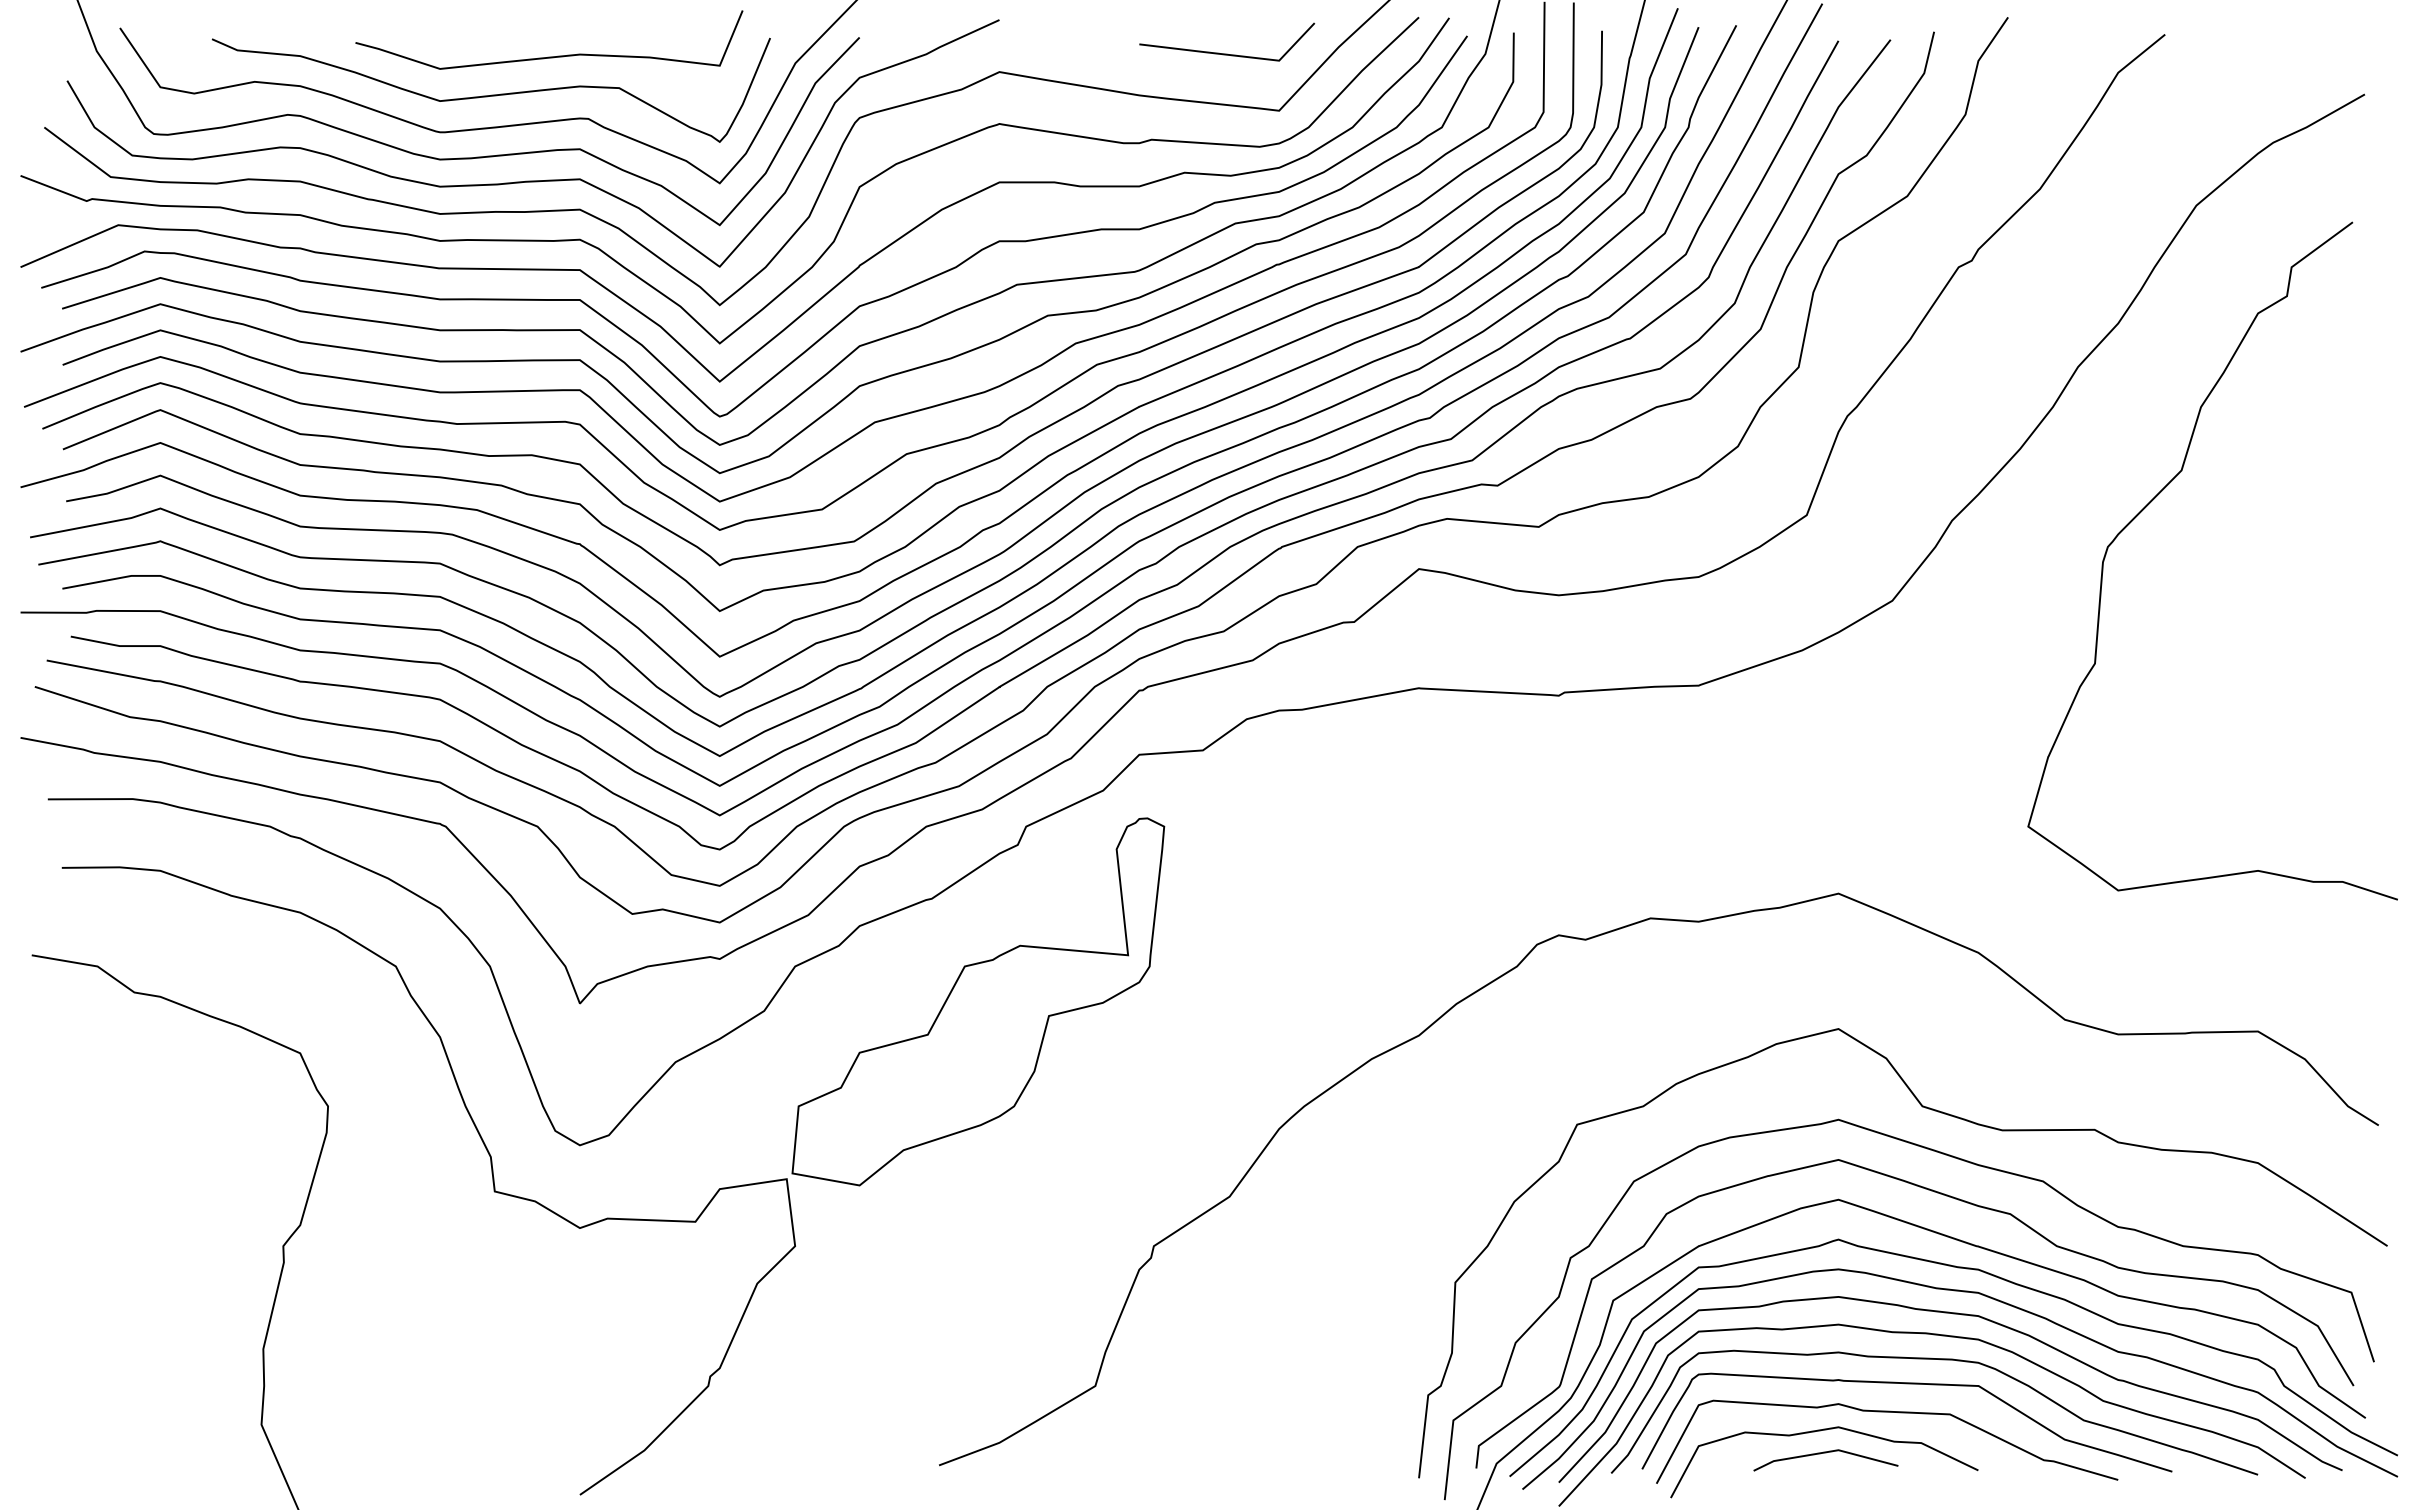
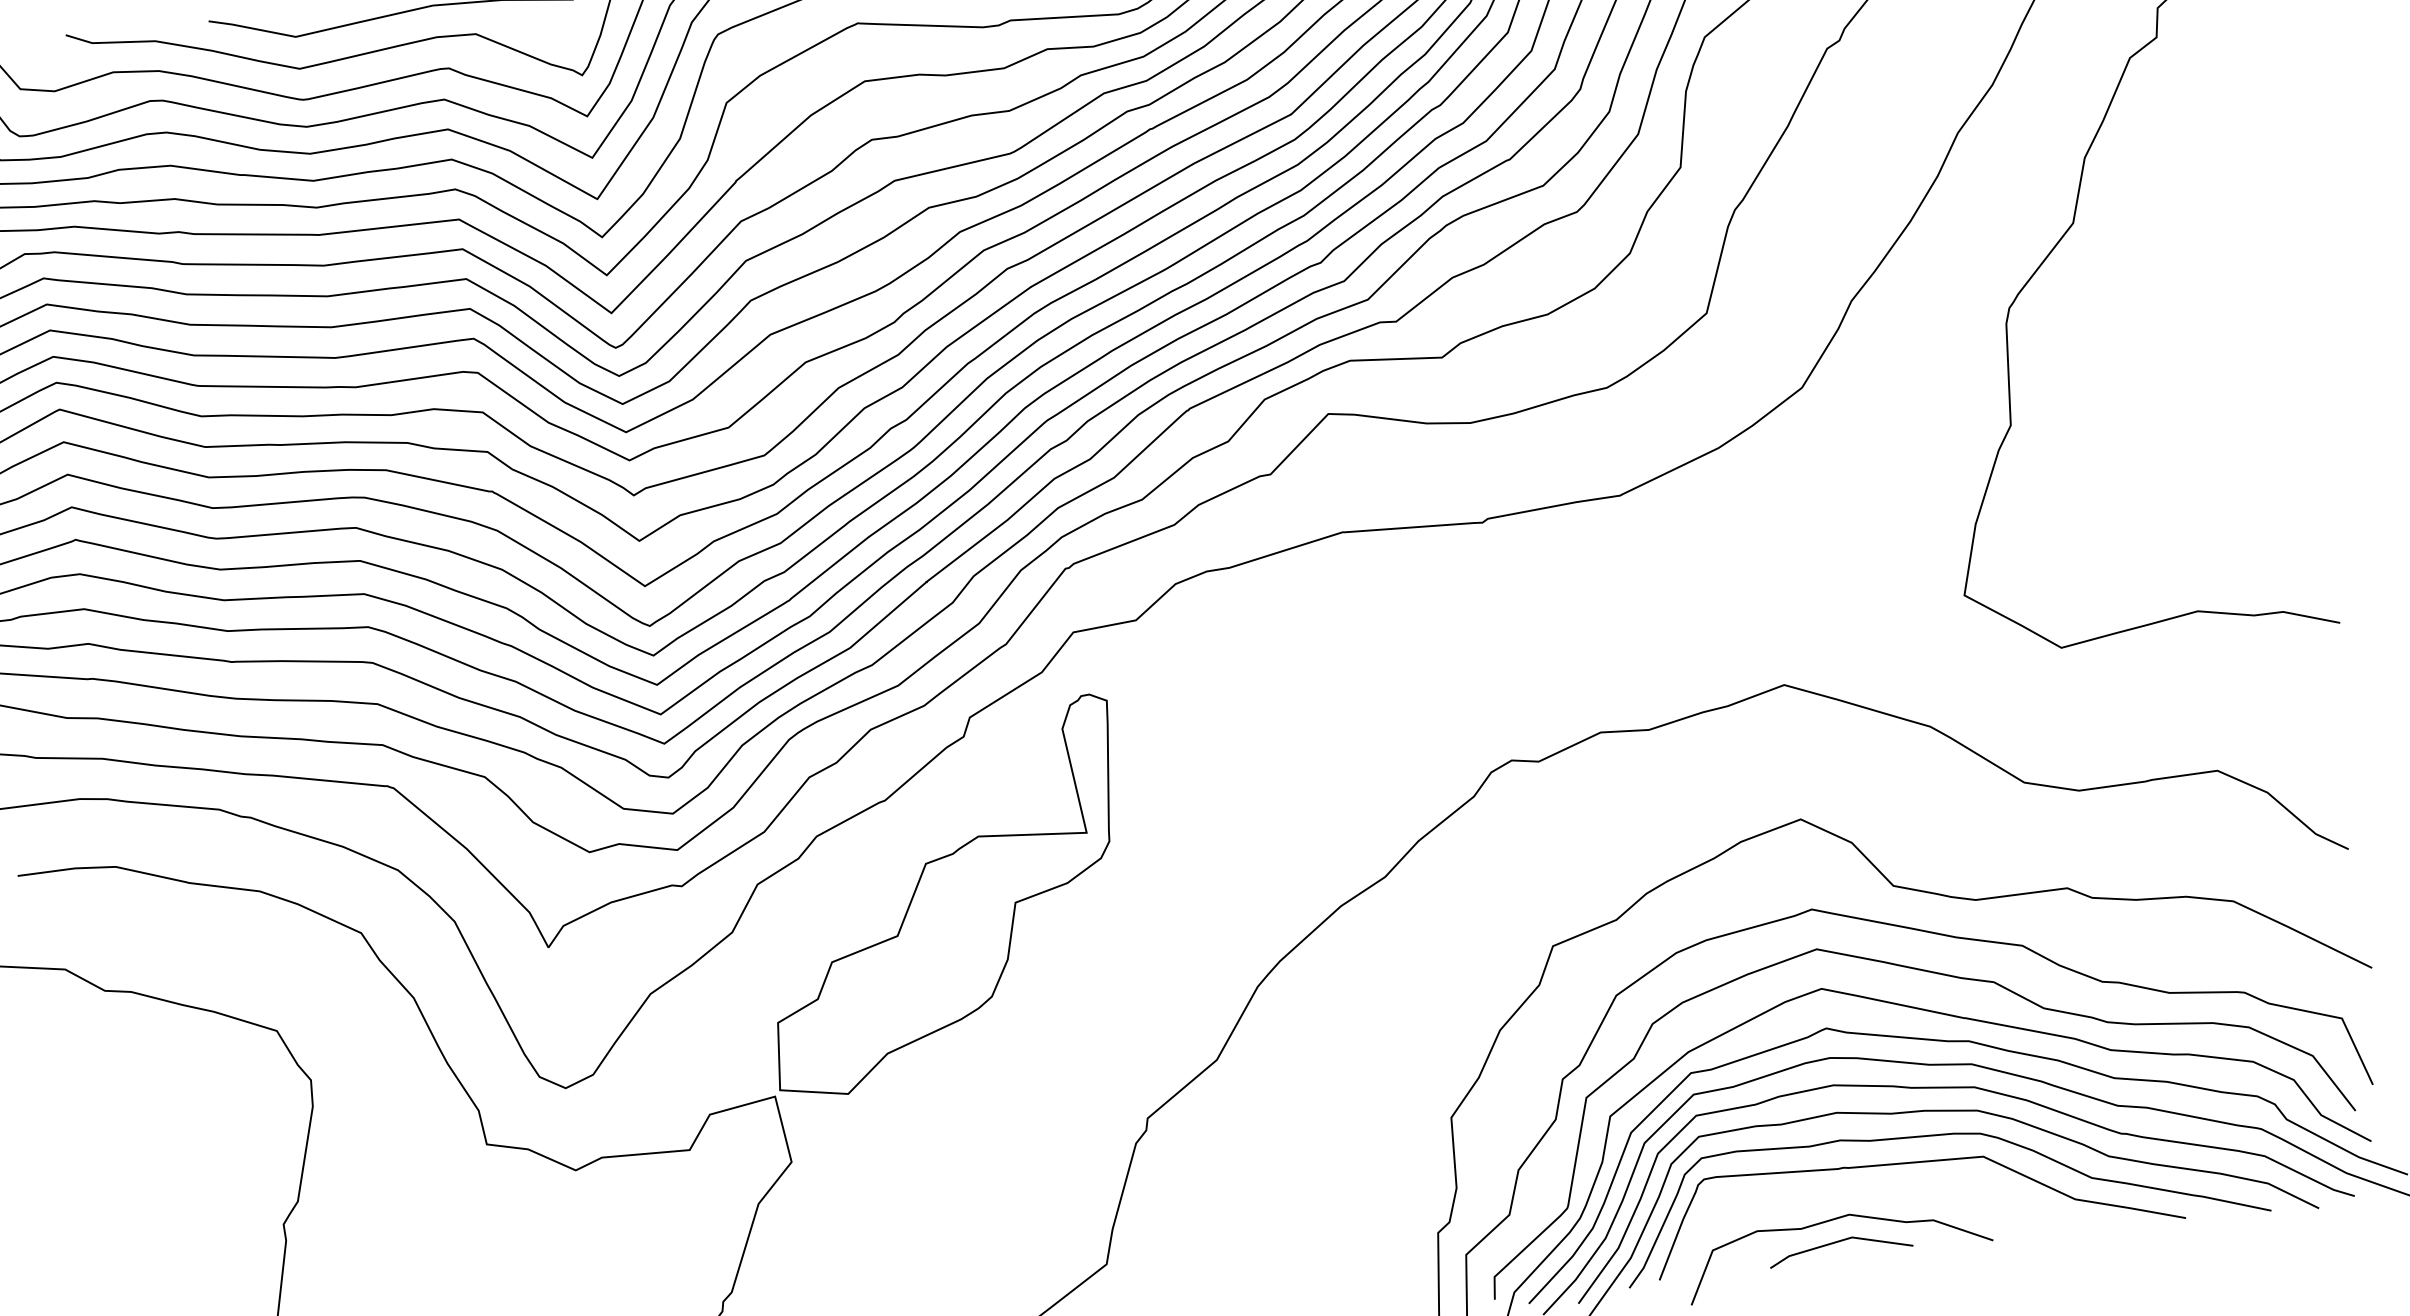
curve: (1887, 1412) -> (1896, 1194), removed

